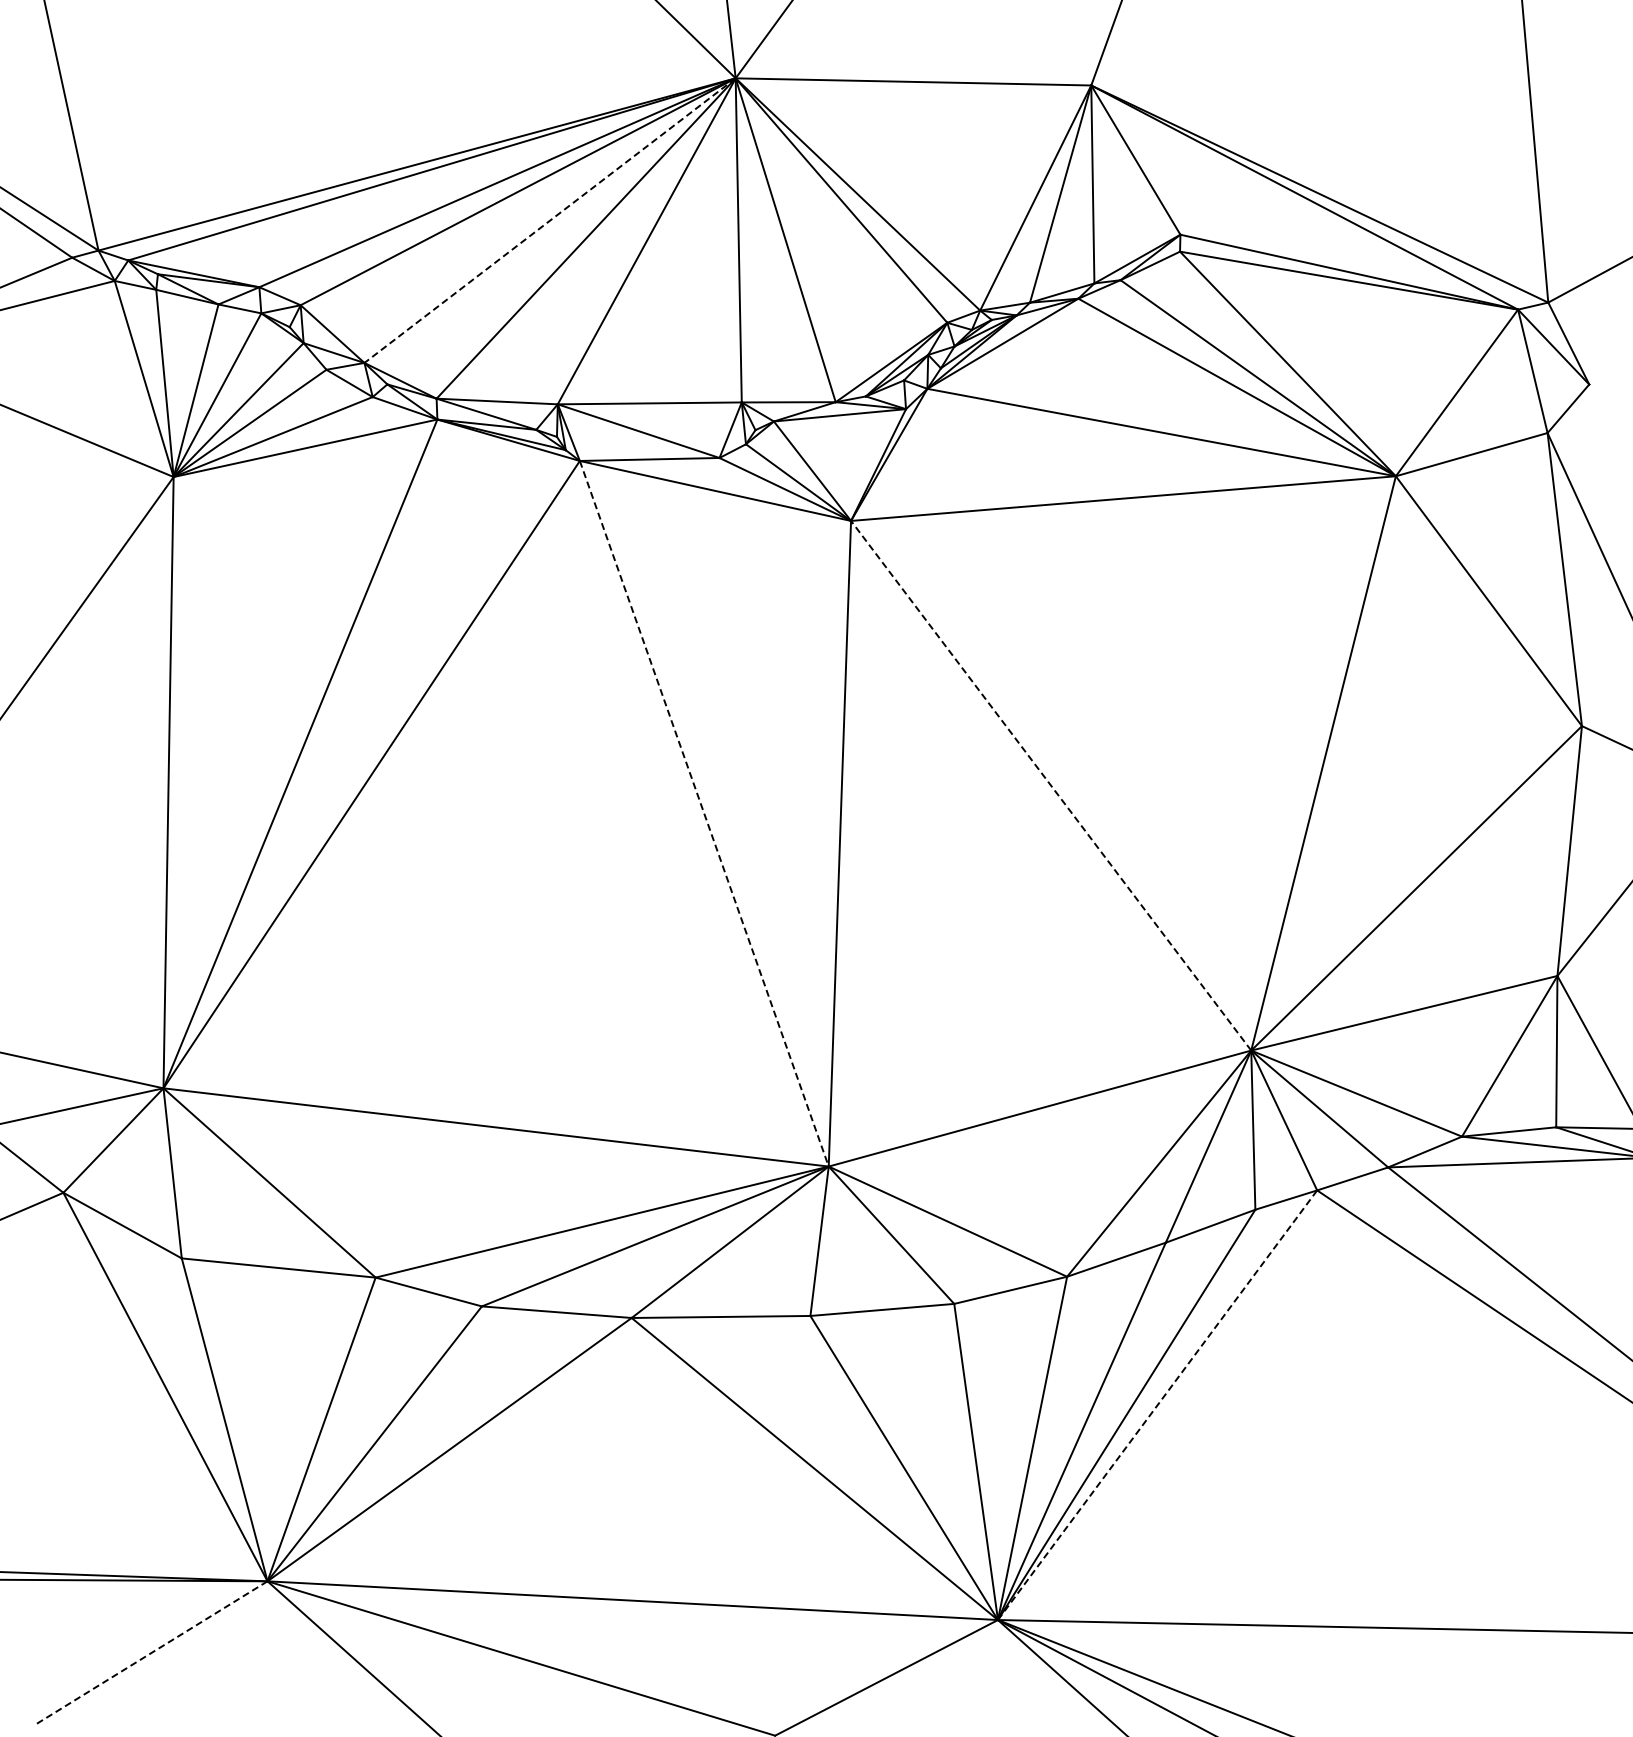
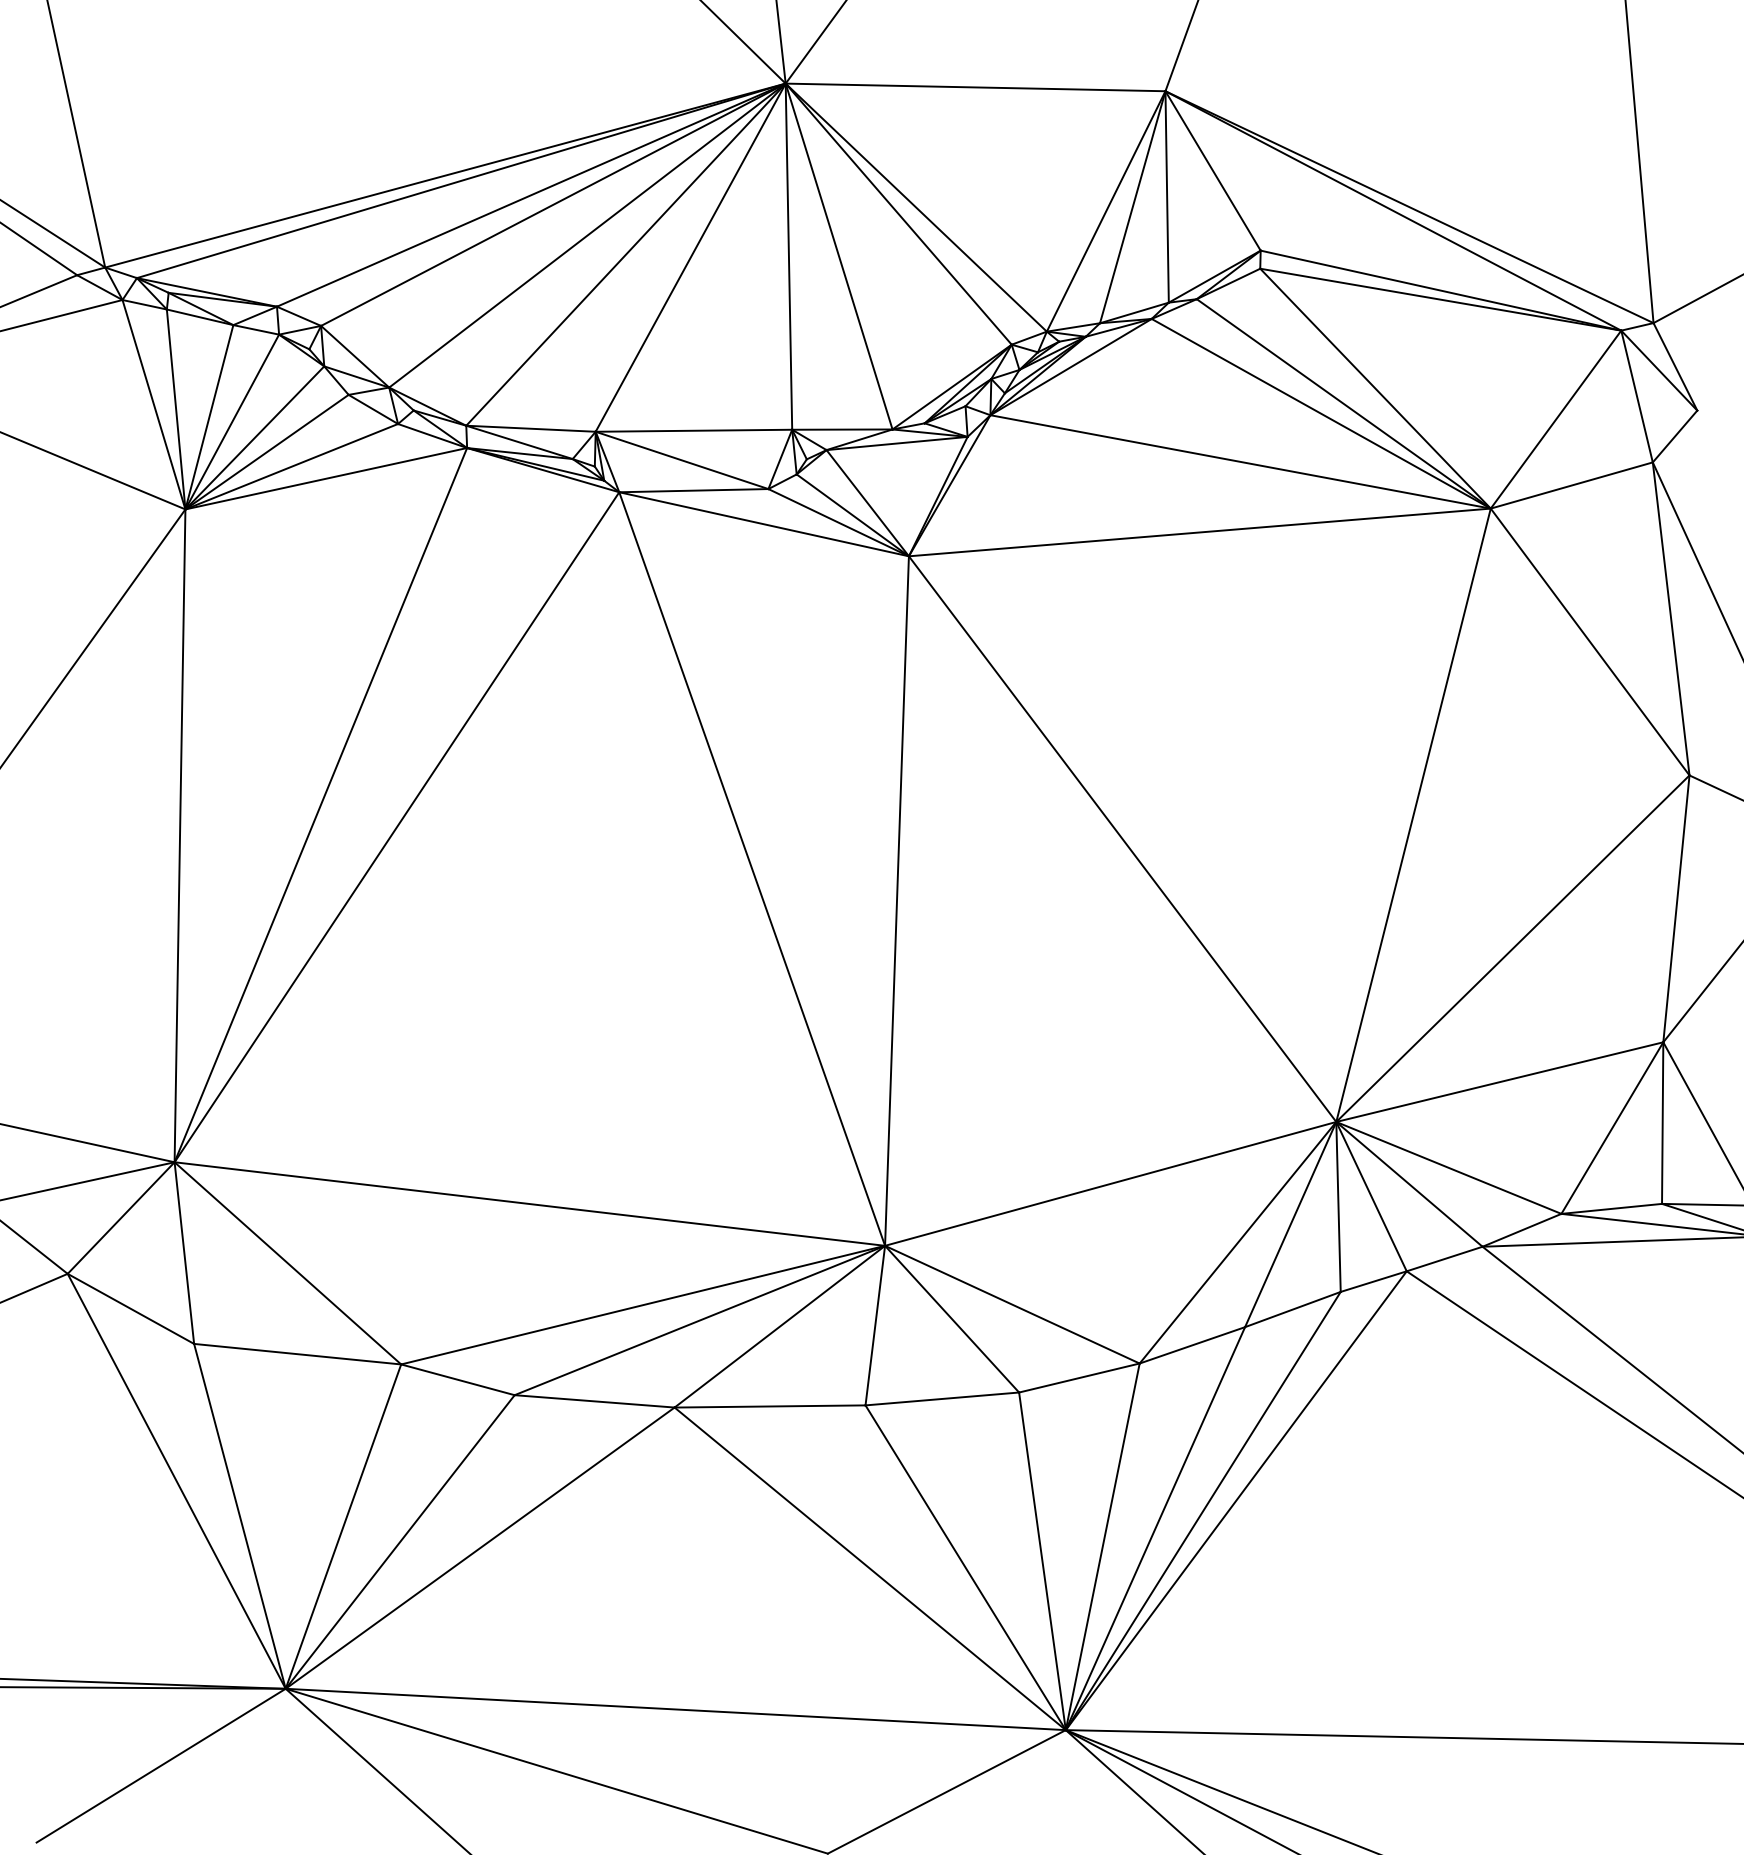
line: (550, 220) -> (587, 235), dashed -> solid
line: (1051, 785) -> (1122, 838), dashed -> solid
line: (704, 814) -> (752, 869), dashed -> solid
line: (1157, 1405) -> (1236, 1501), dashed -> solid
line: (150, 1653) -> (160, 1765), dashed -> solid

